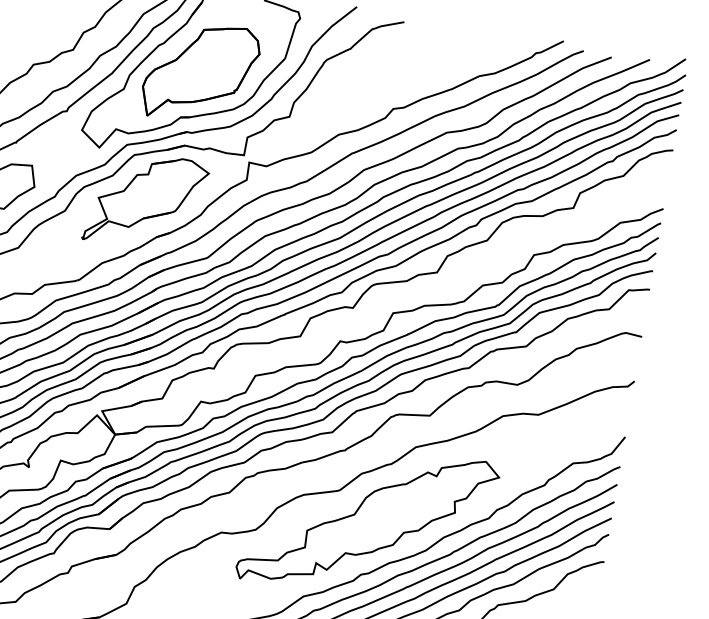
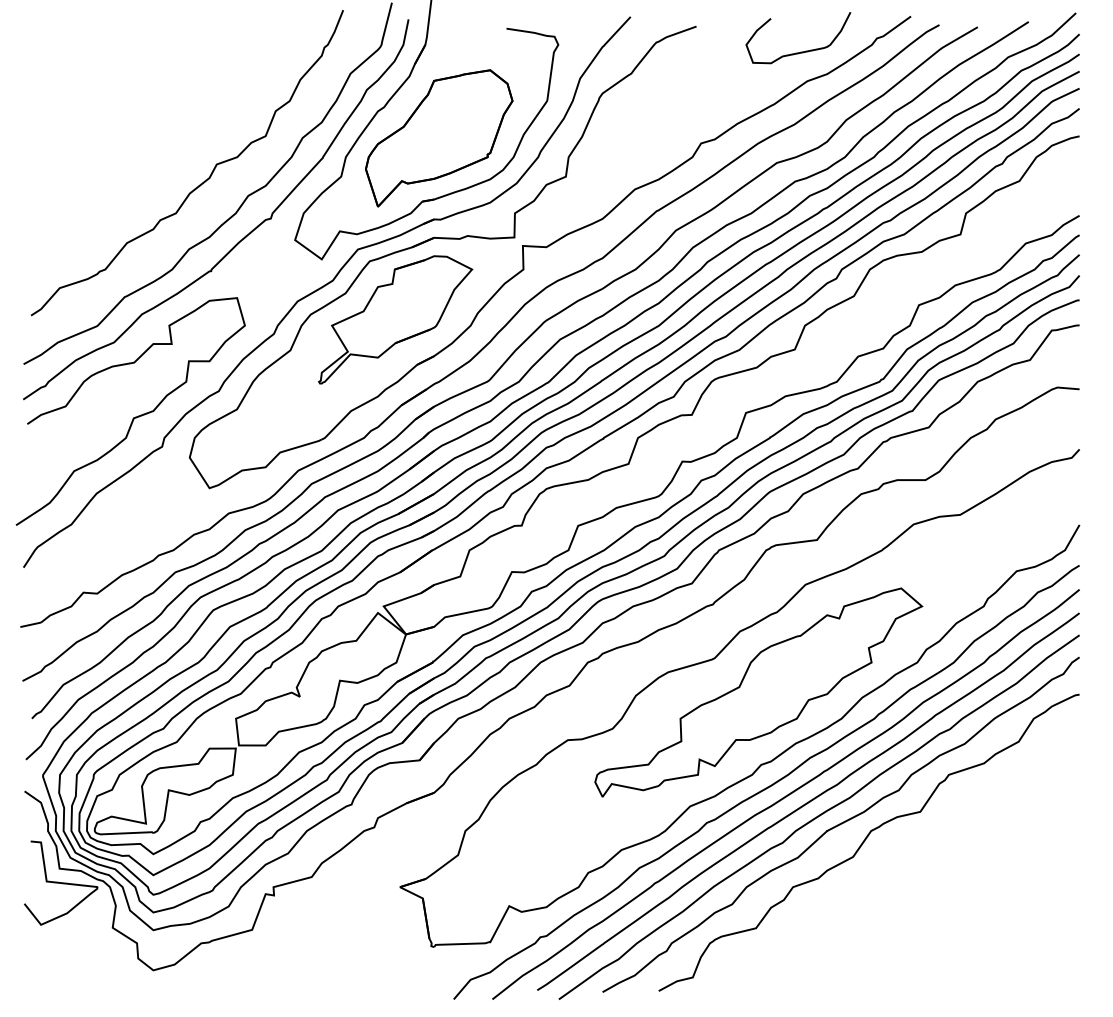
curve: (477, 53) -> (800, 51), added

